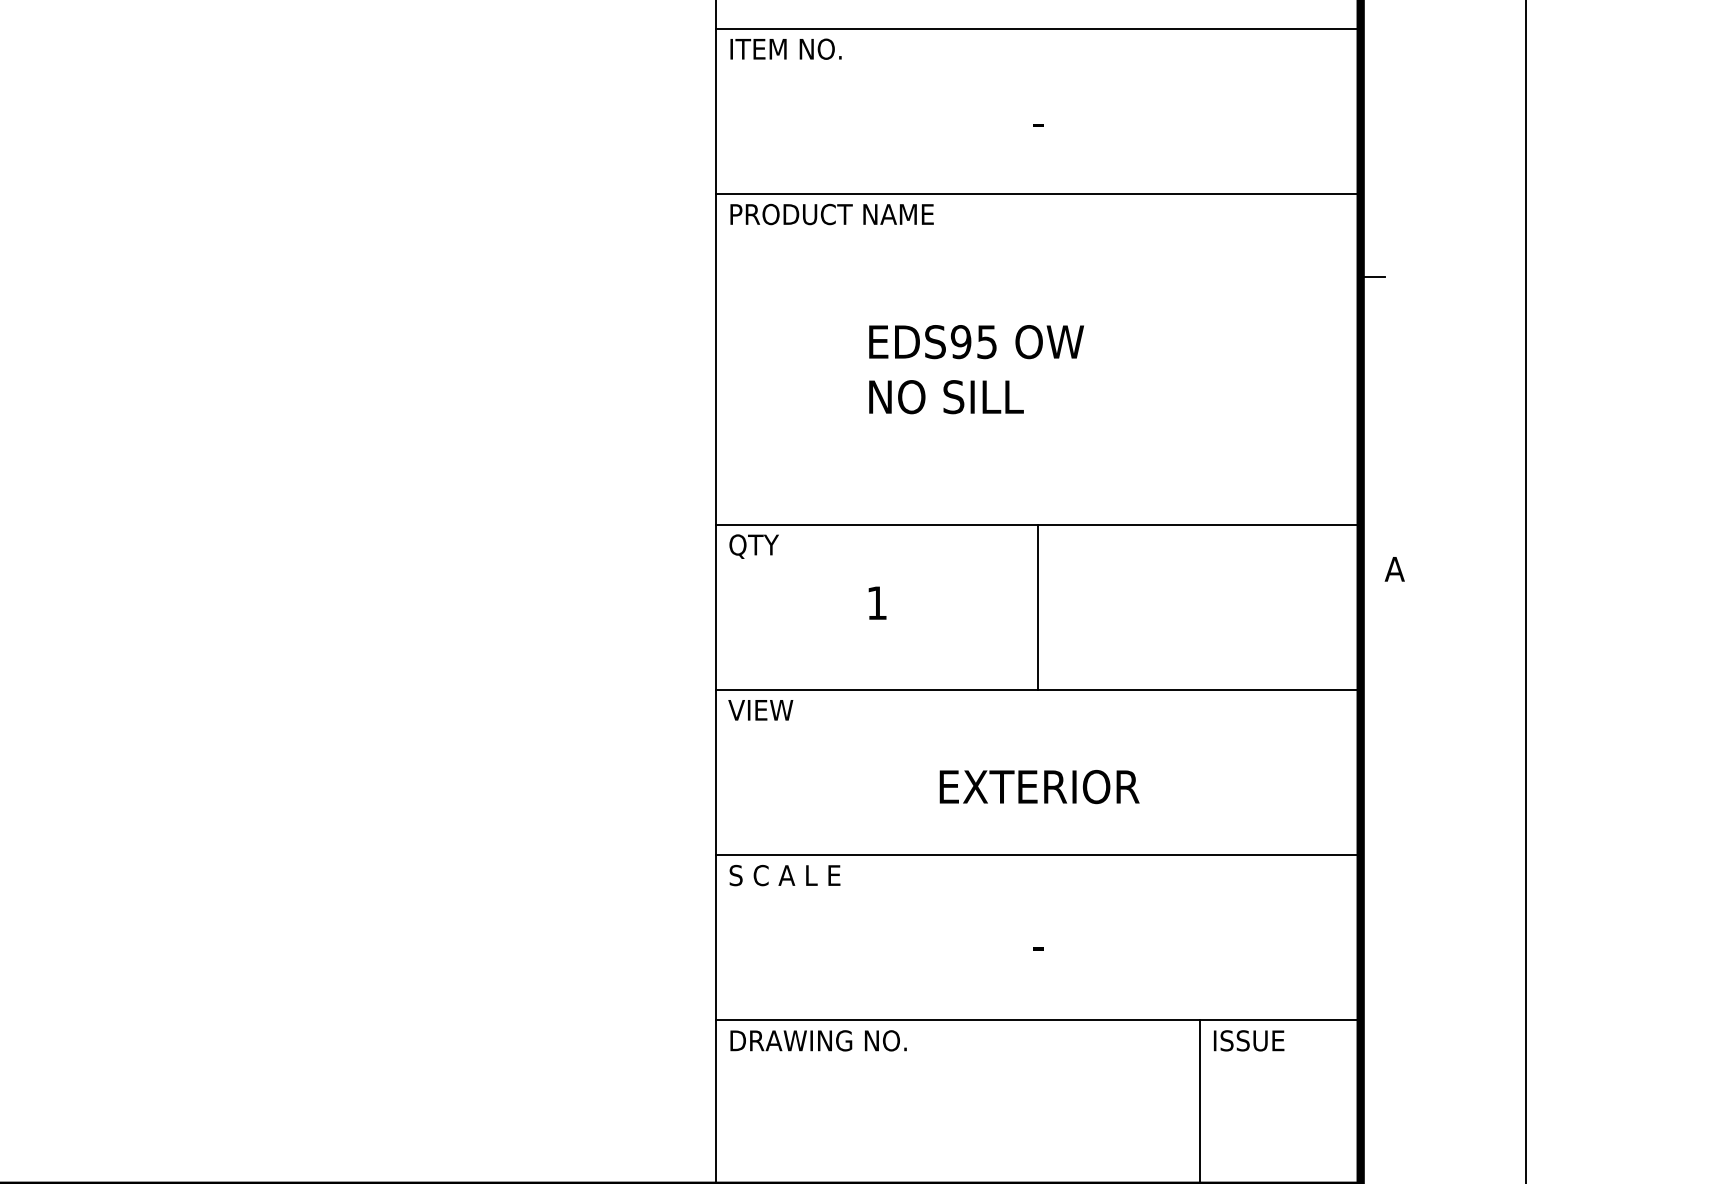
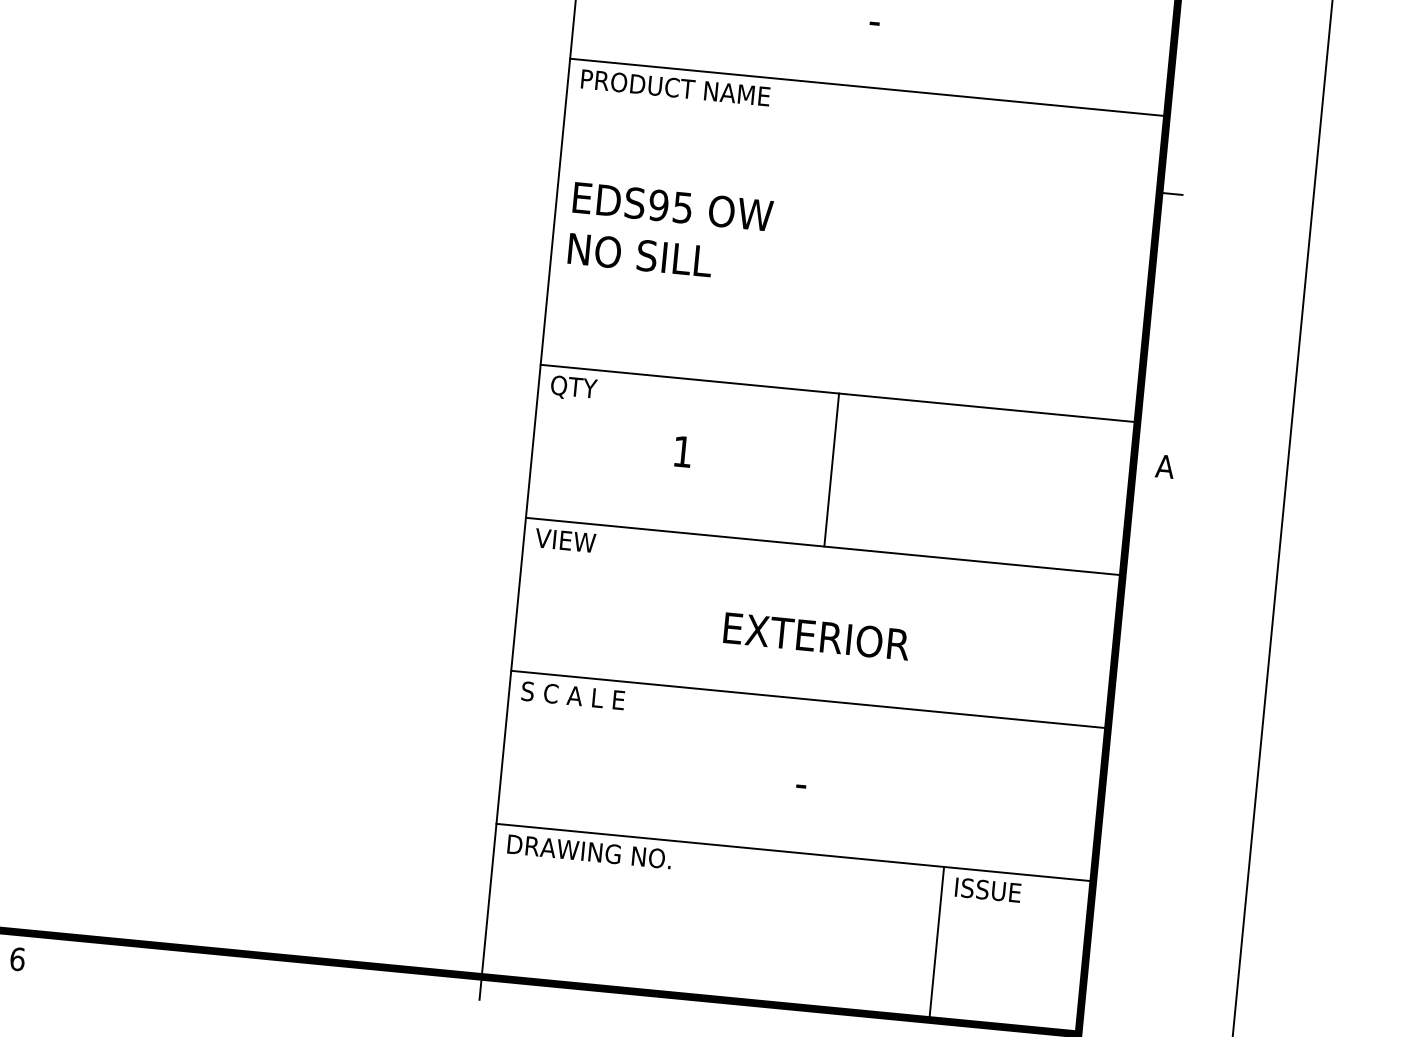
text: (976, 369) -> (670, 232), moved

